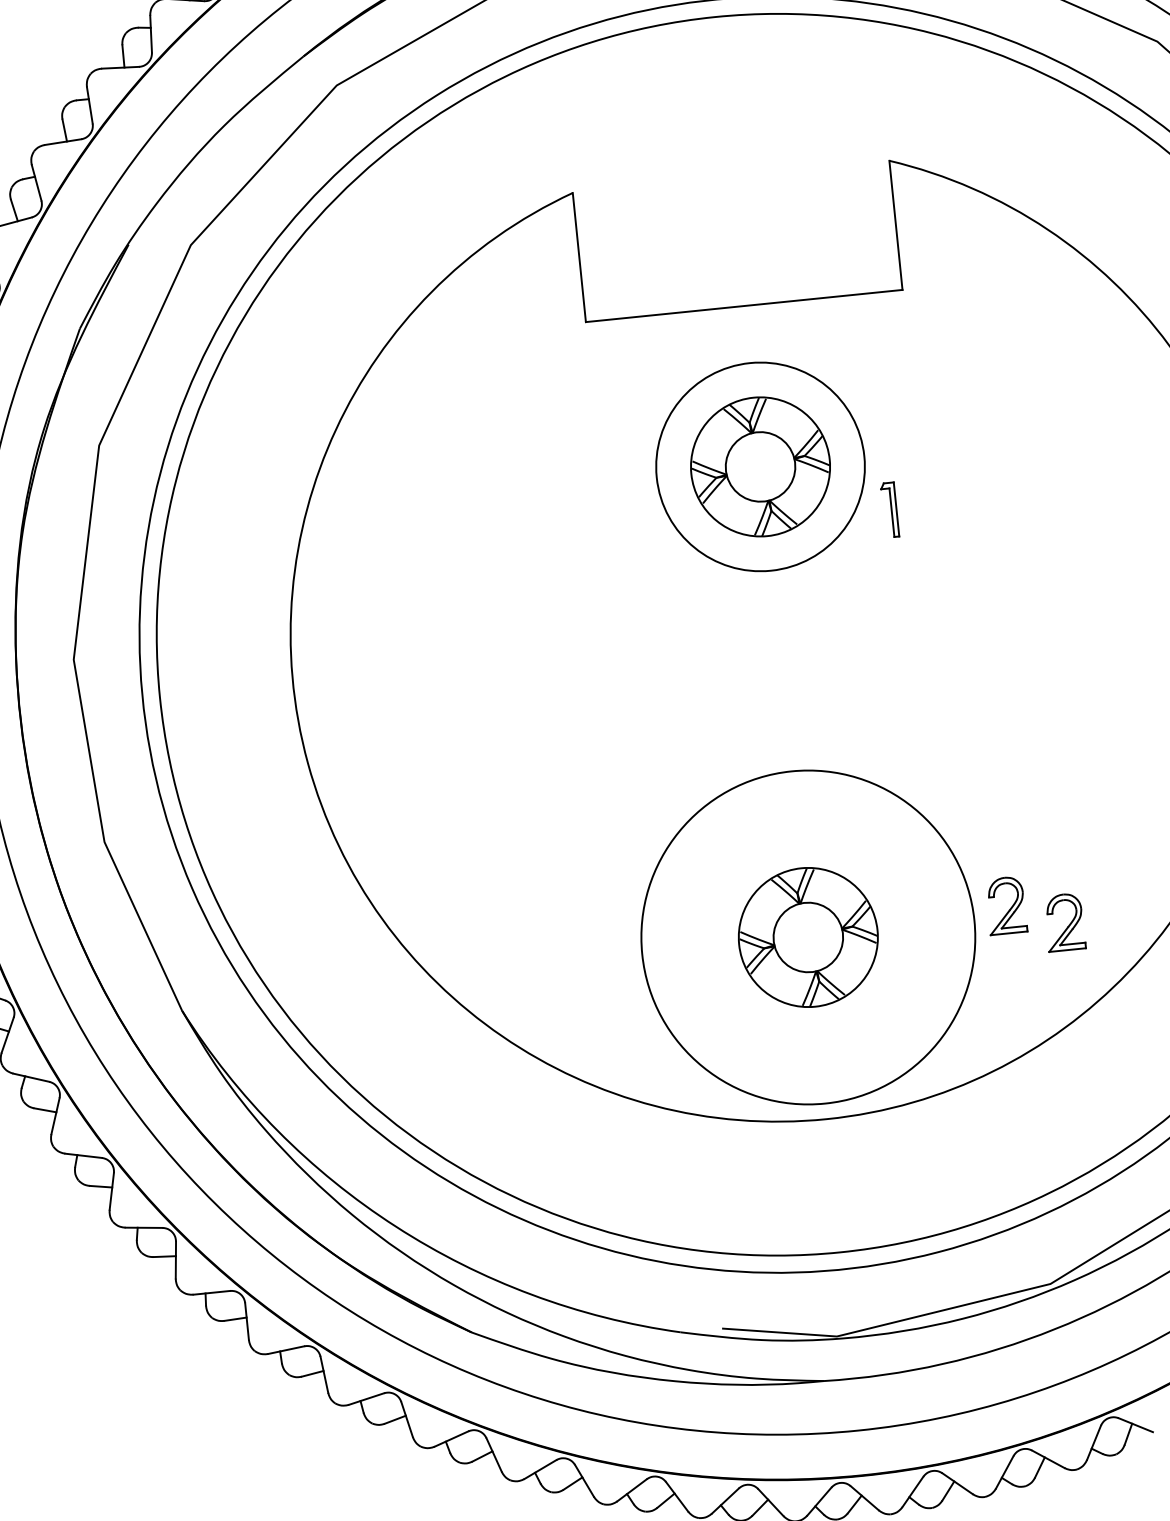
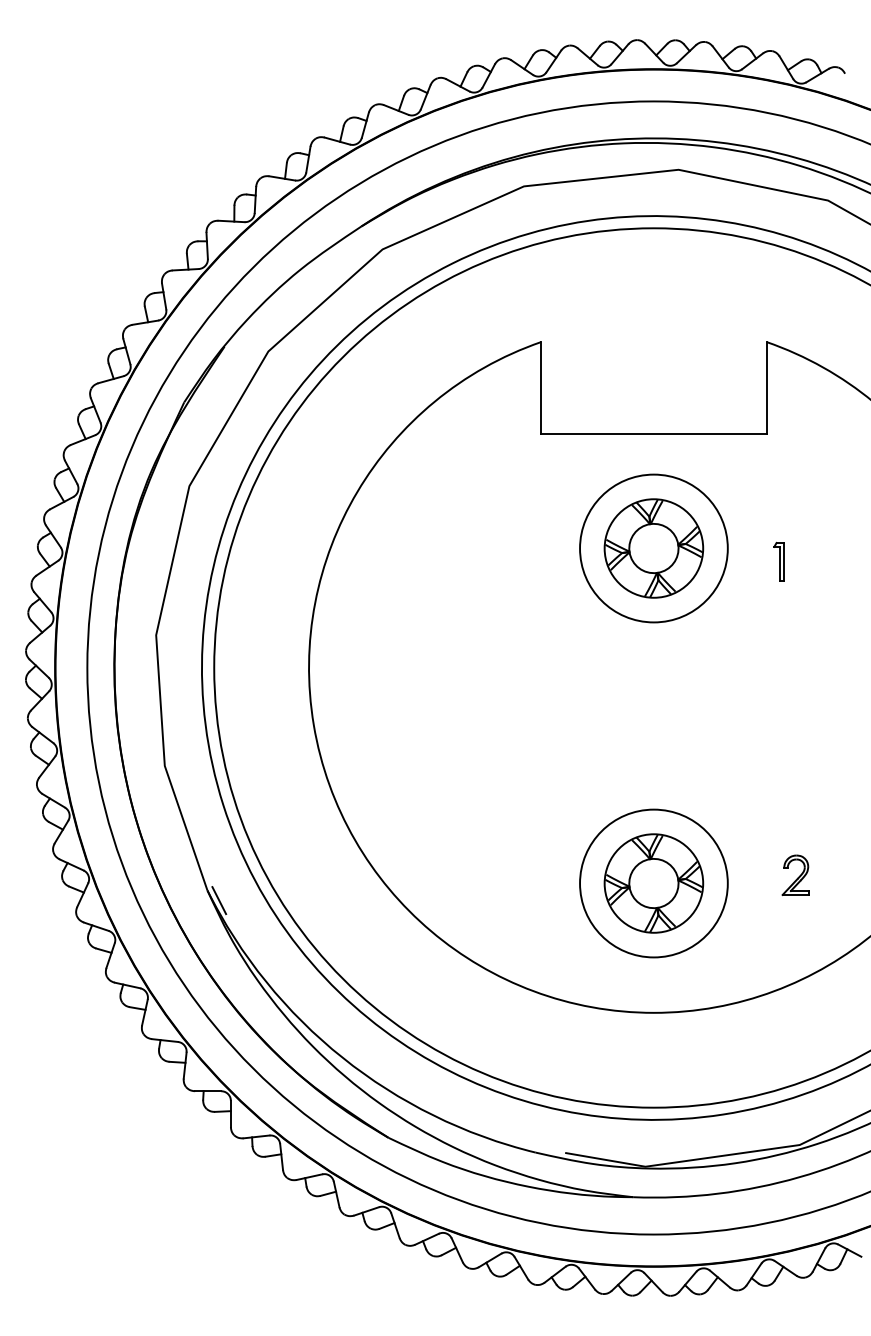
part: (889, 509) -> (778, 561), moved
part: (1064, 921) -> (835, 890), removed
circle: (807, 937) -> (653, 883), size x0.62
line: (200, 1023) -> (219, 900), added

